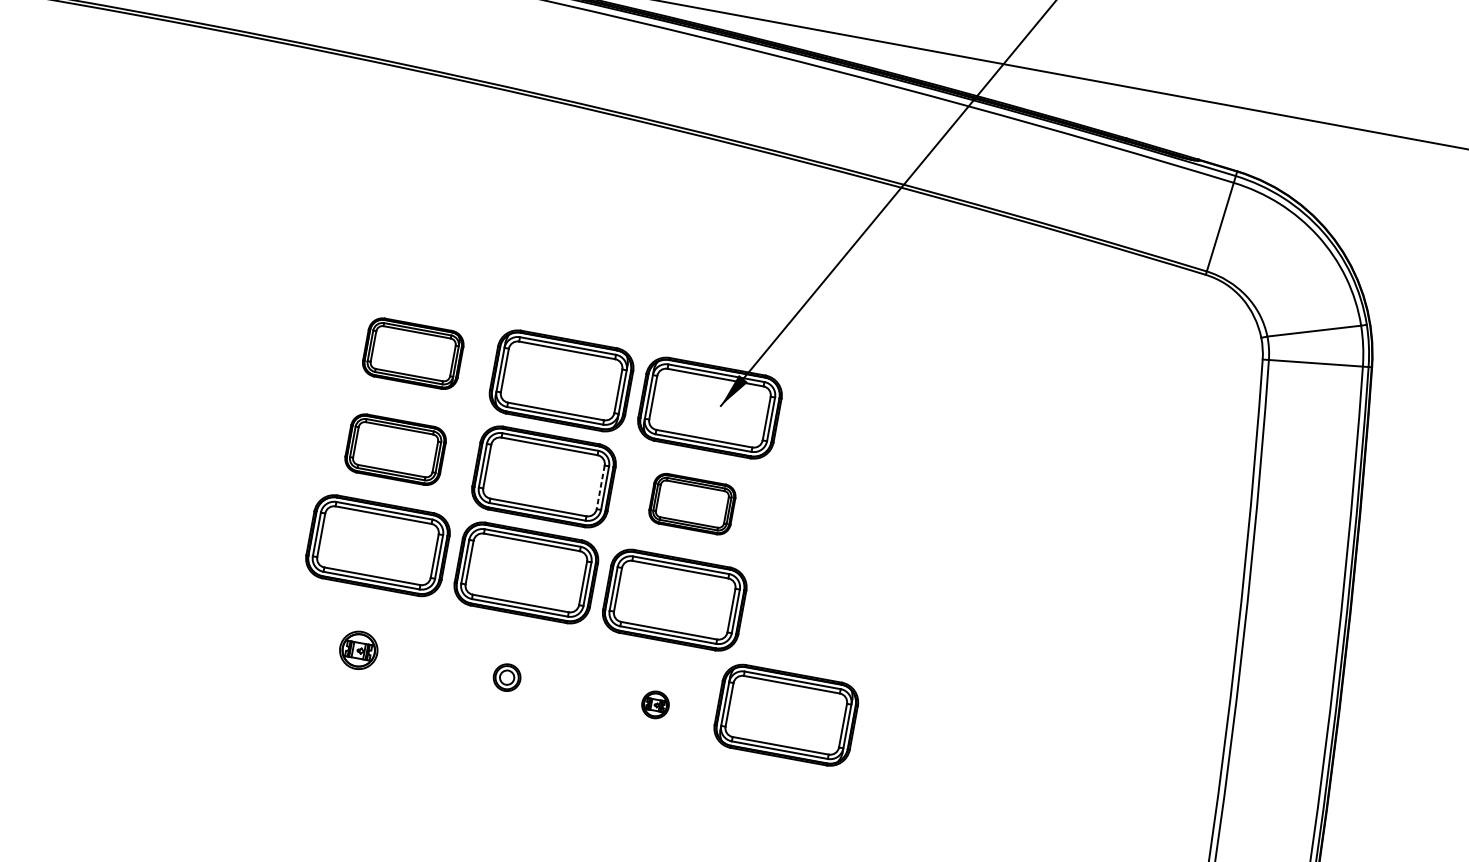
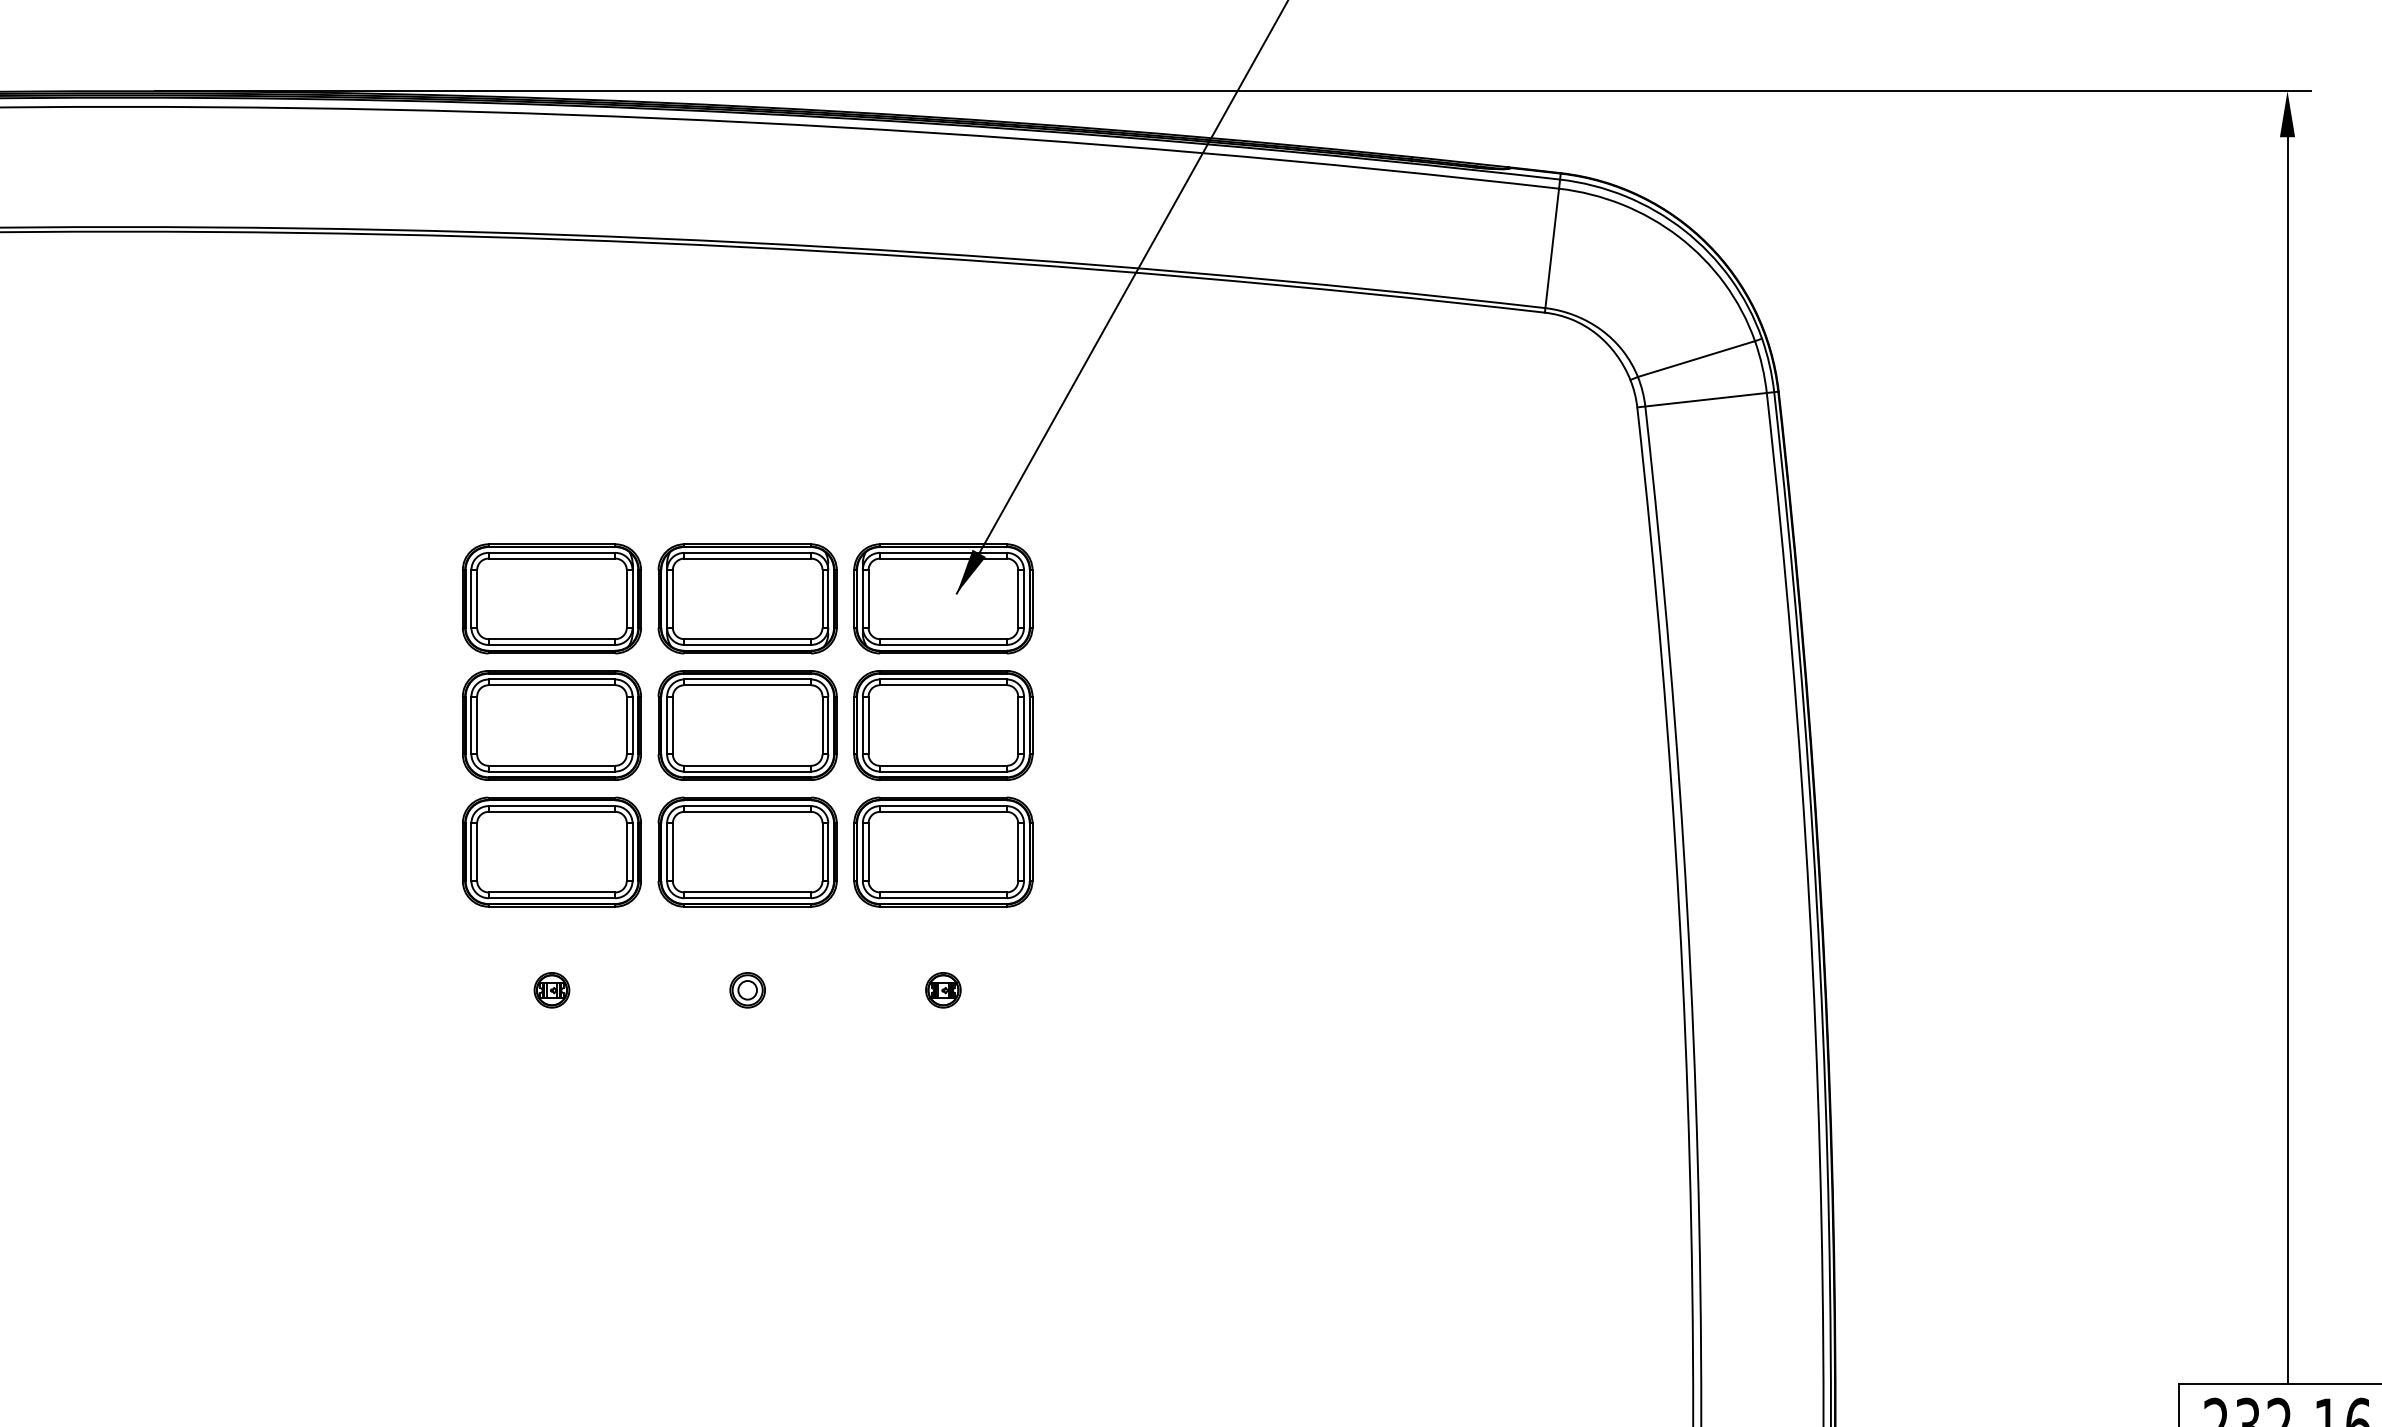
part: (412, 353) -> (551, 598), size x1.43
part: (395, 449) -> (551, 725), size x1.43
line: (600, 487) -> (822, 725), dashed -> solid
part: (692, 504) -> (943, 725), size x1.67
part: (358, 650) -> (551, 990), size x0.71
part: (786, 714) -> (1112, 972), removed

